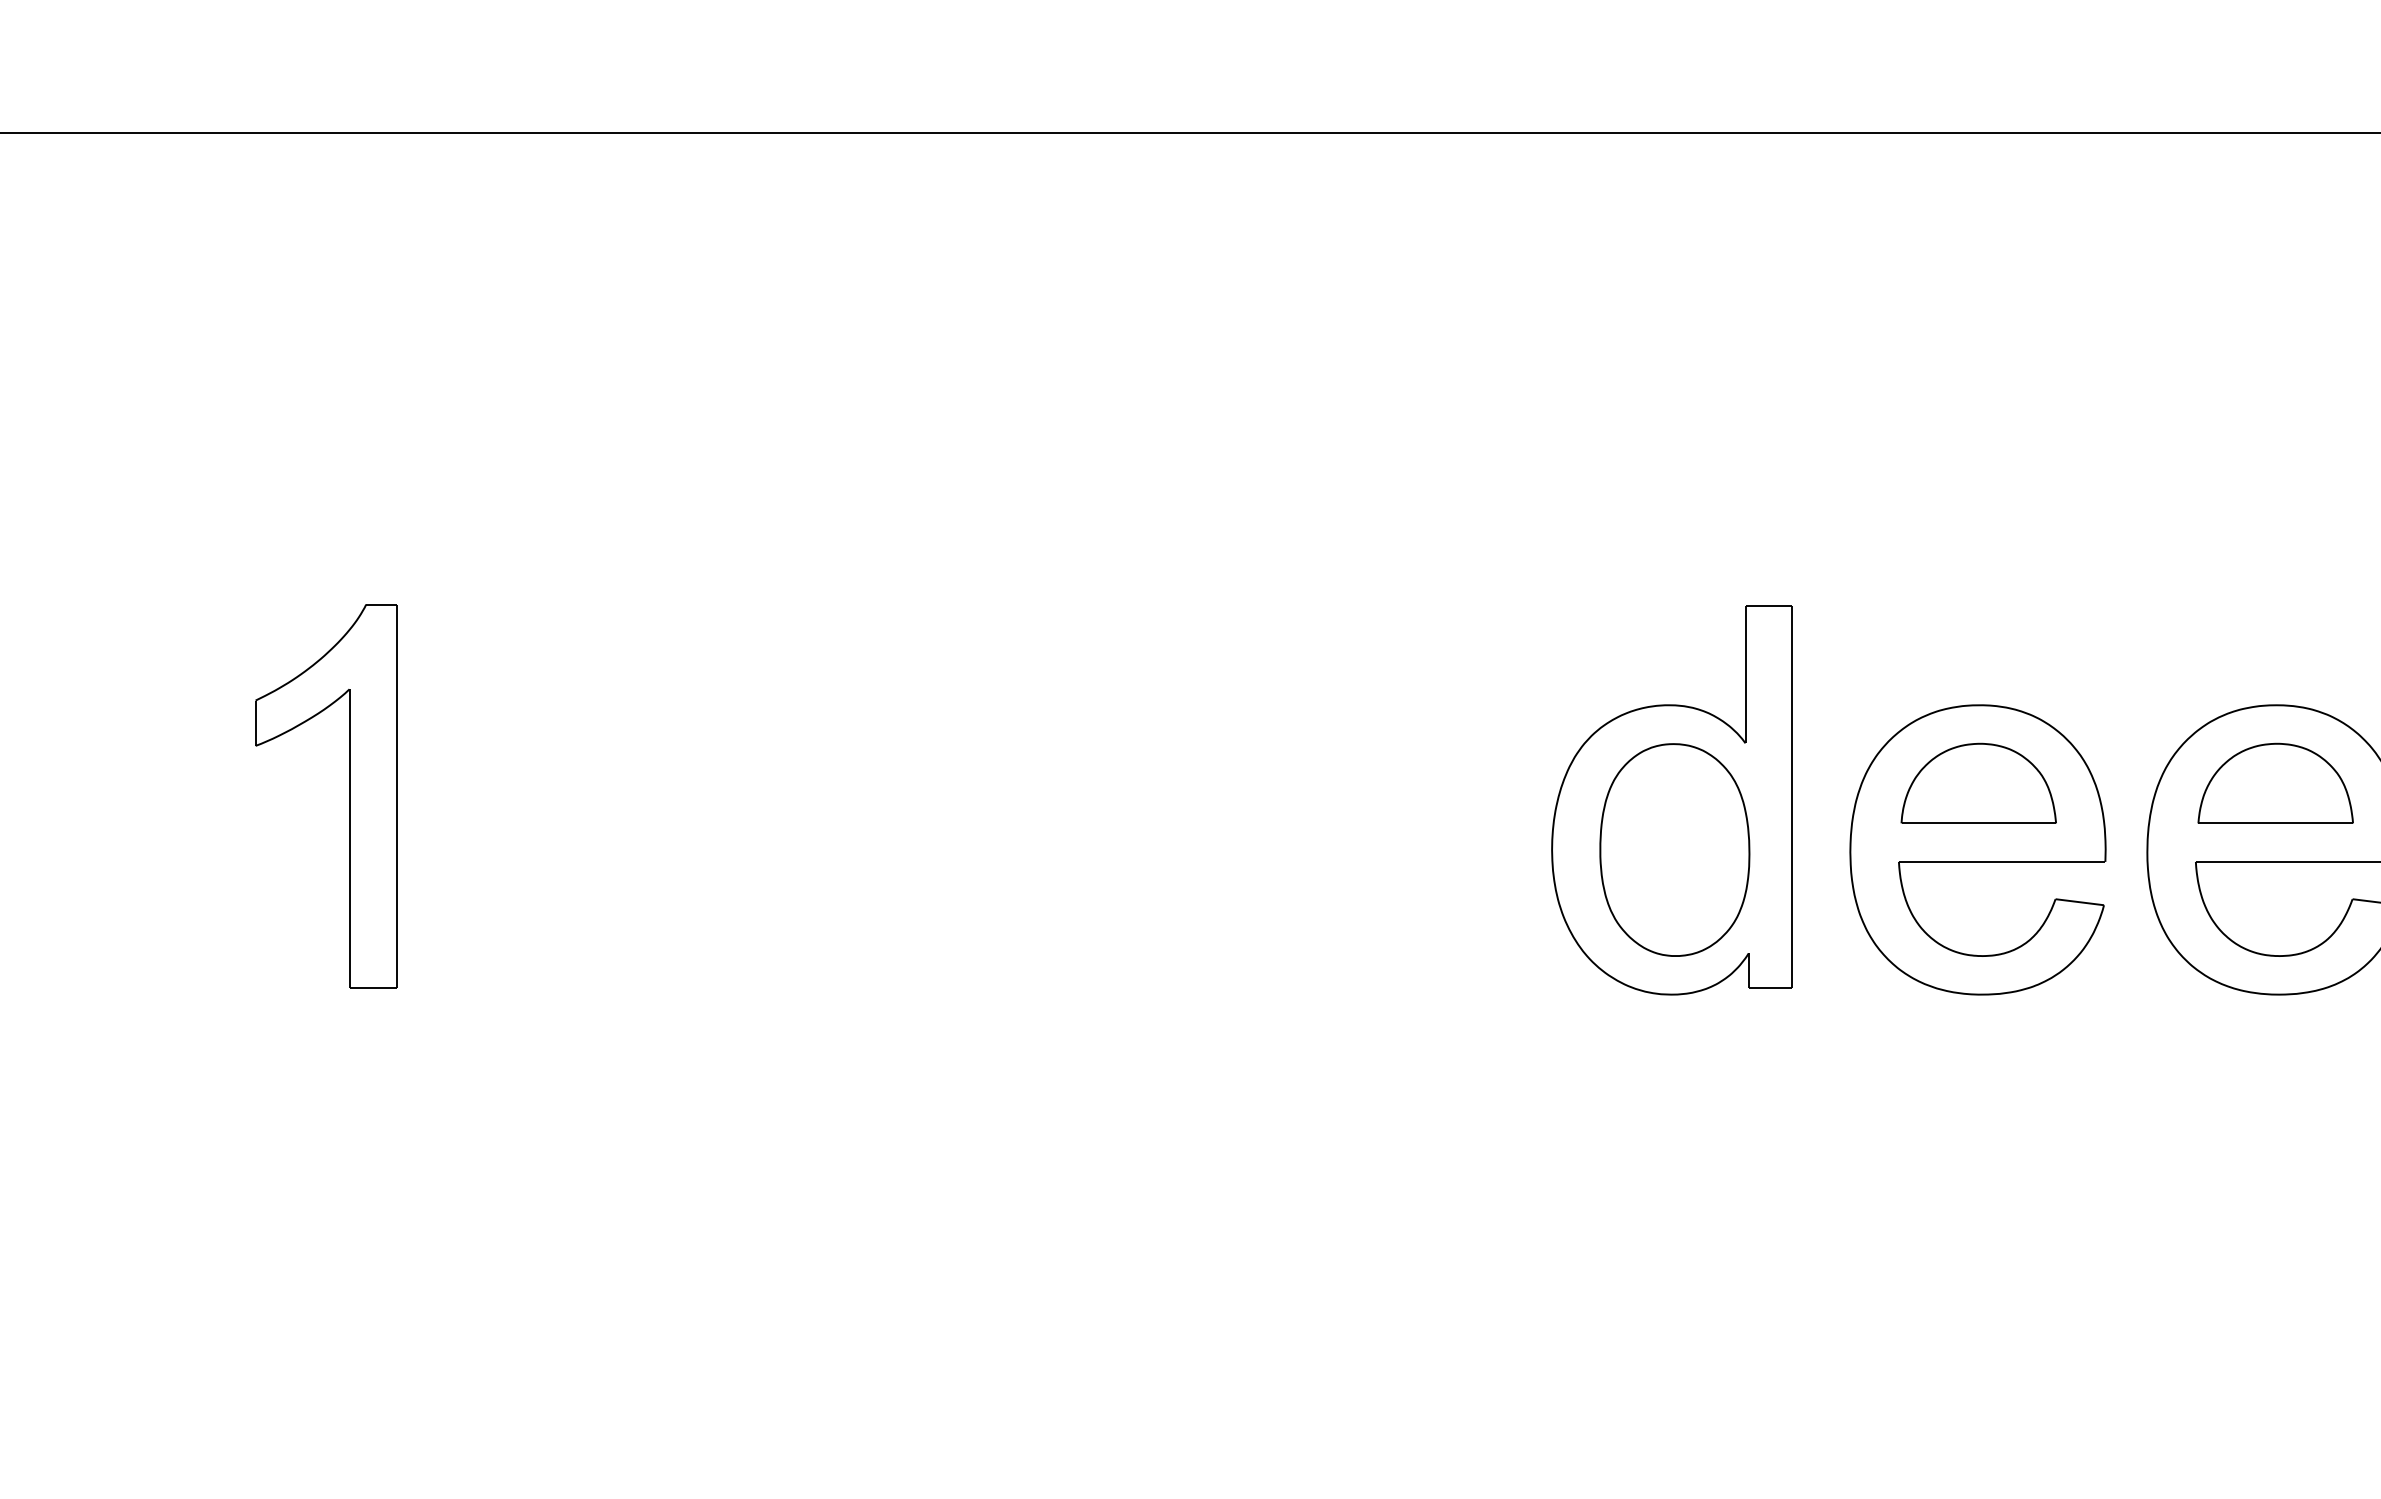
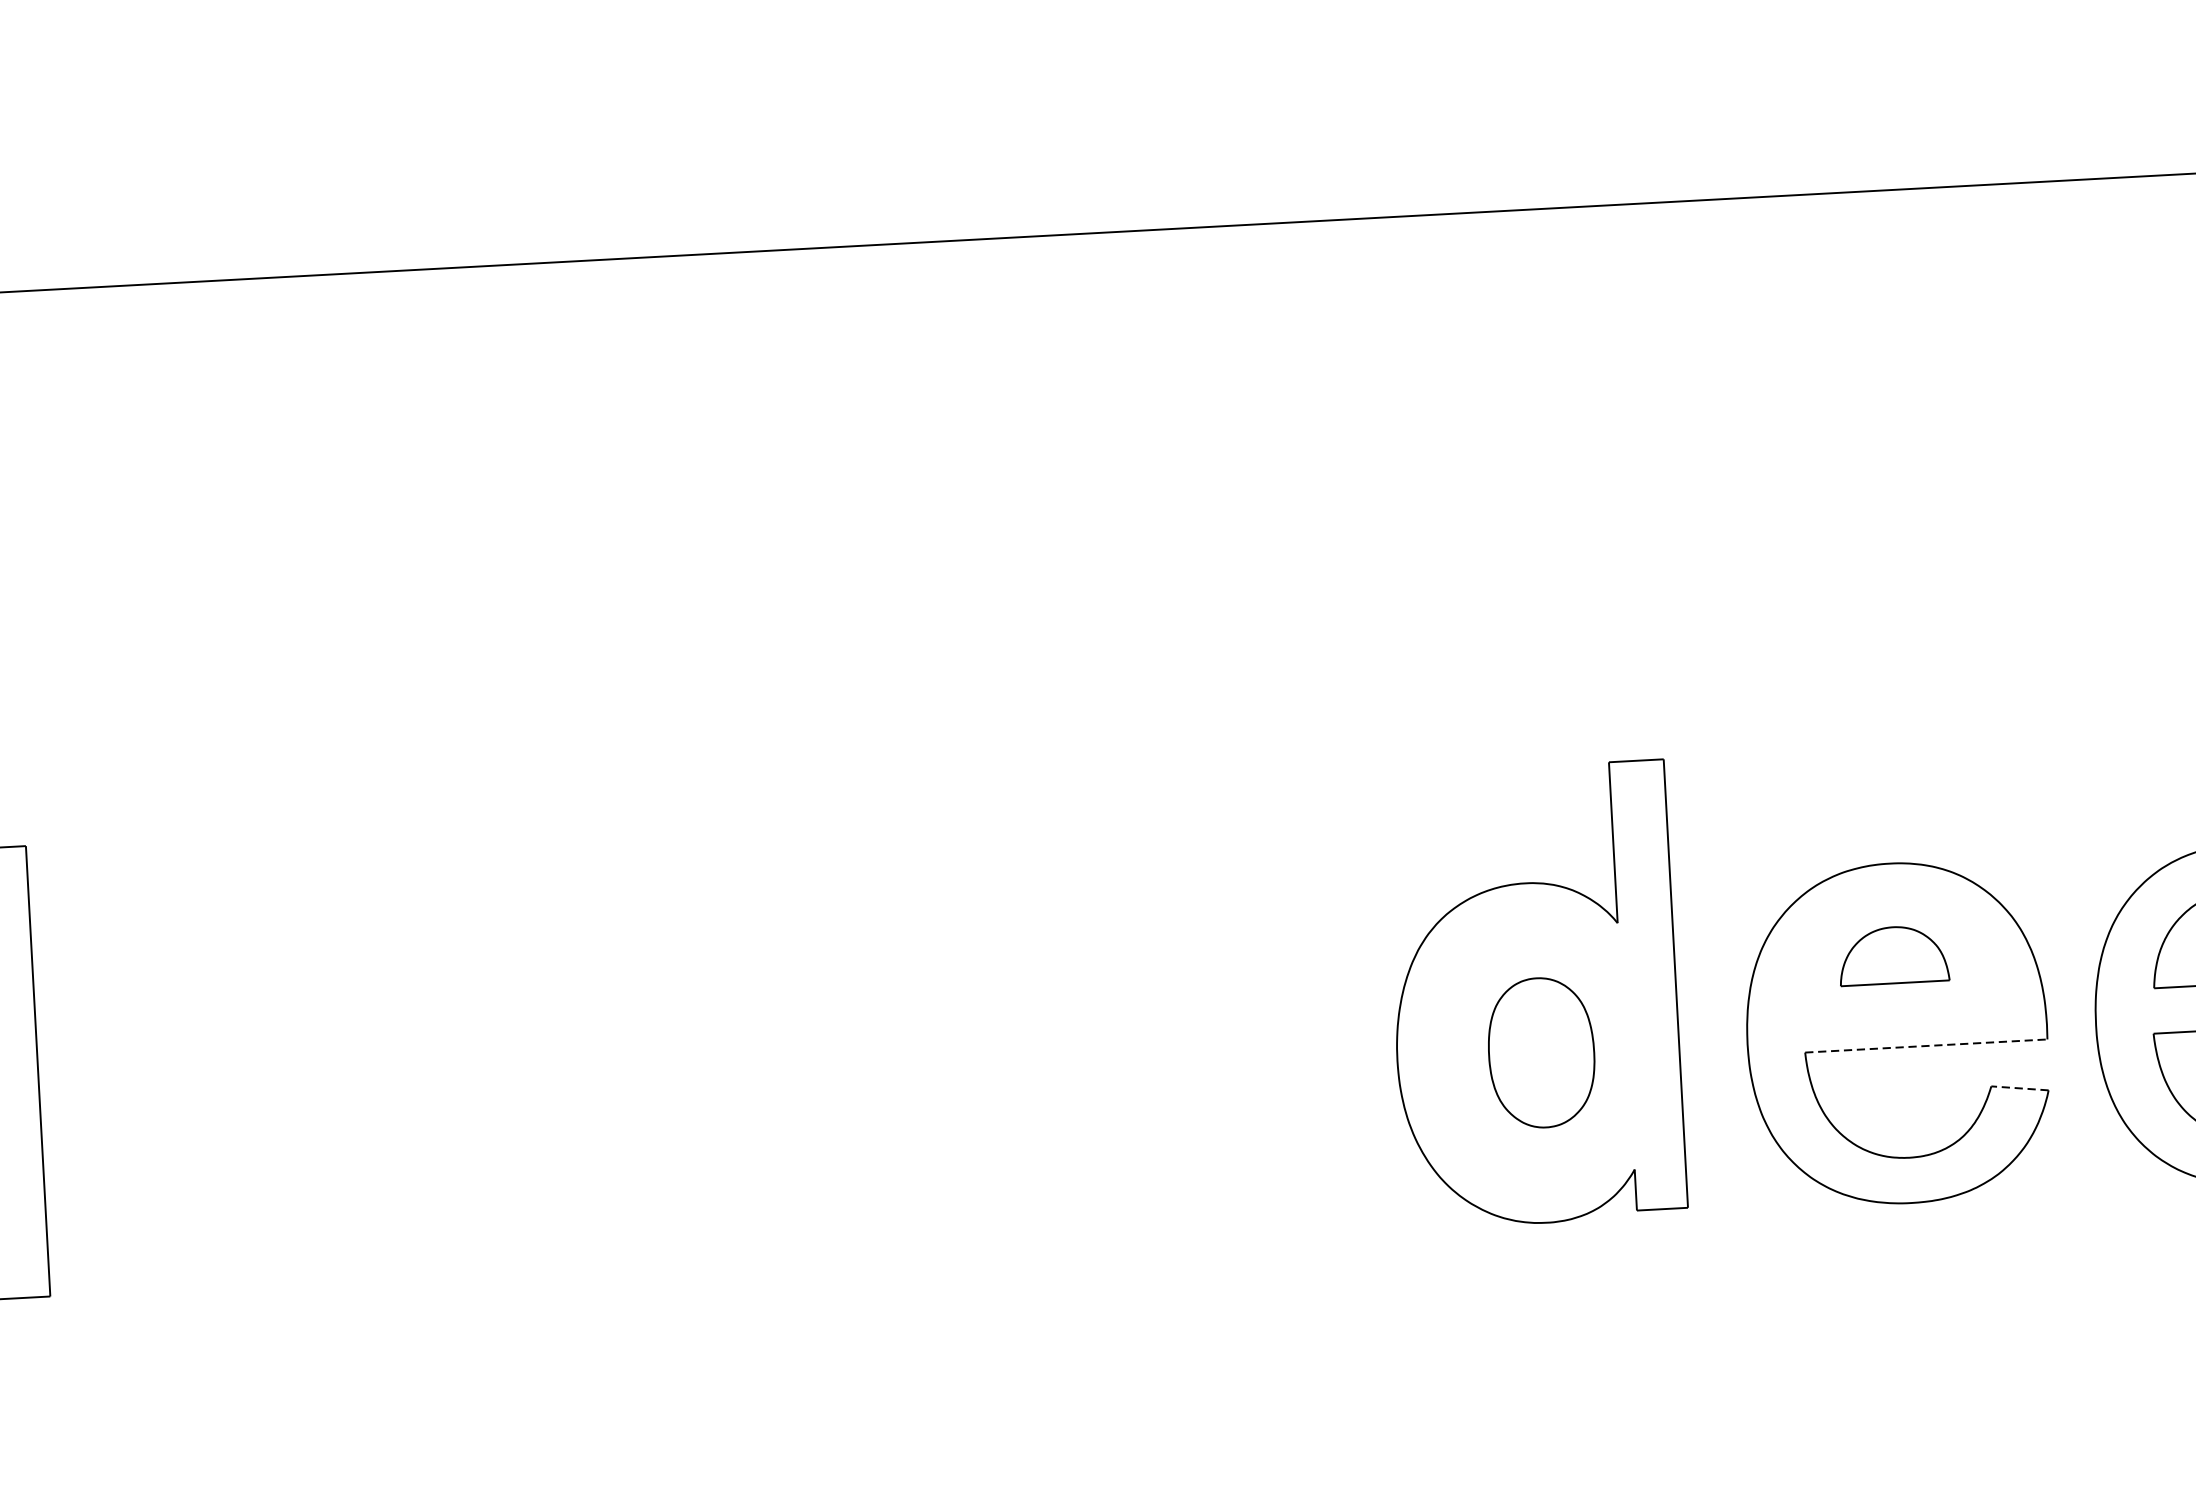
part: (1978, 782) -> (1893, 954), size x0.6
part: (1674, 849) -> (1541, 1052), size x0.6
line: (2002, 861) -> (1926, 1045), solid -> dashed
line: (2079, 902) -> (2019, 1088), solid -> dashed

